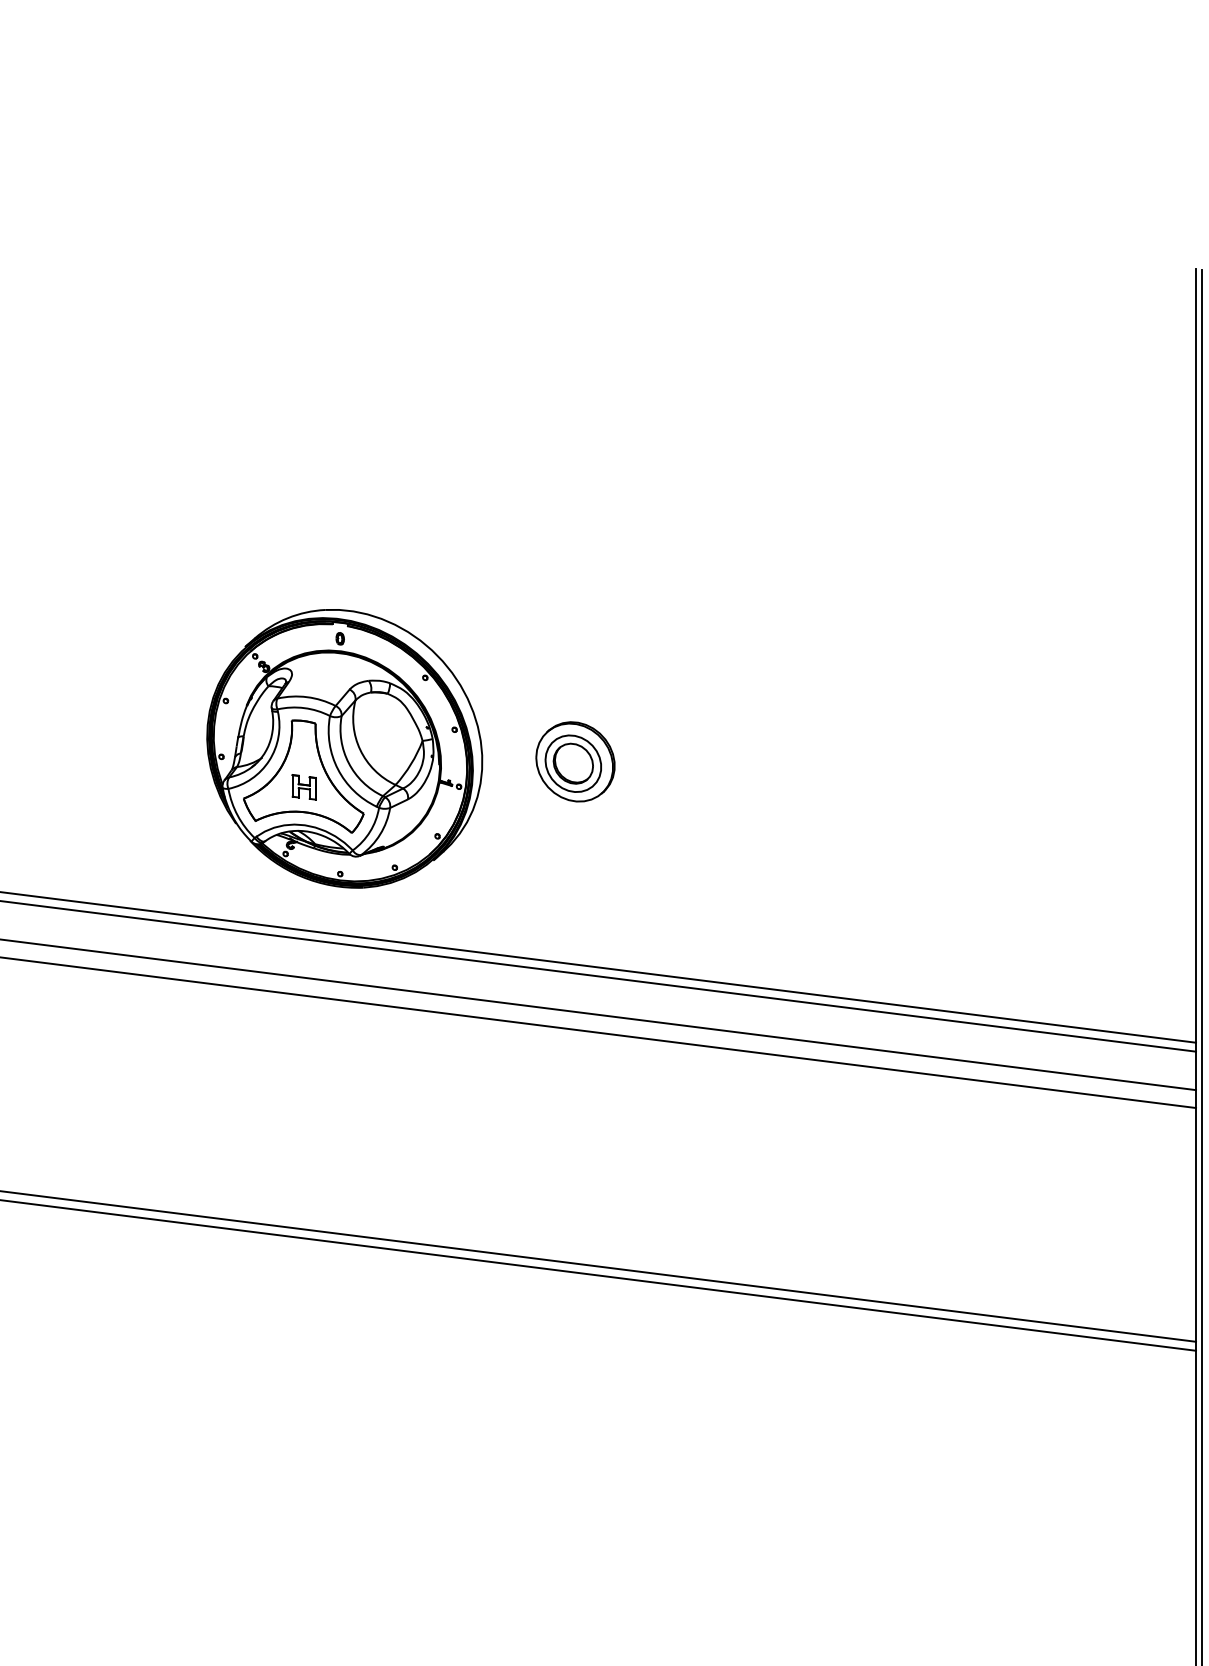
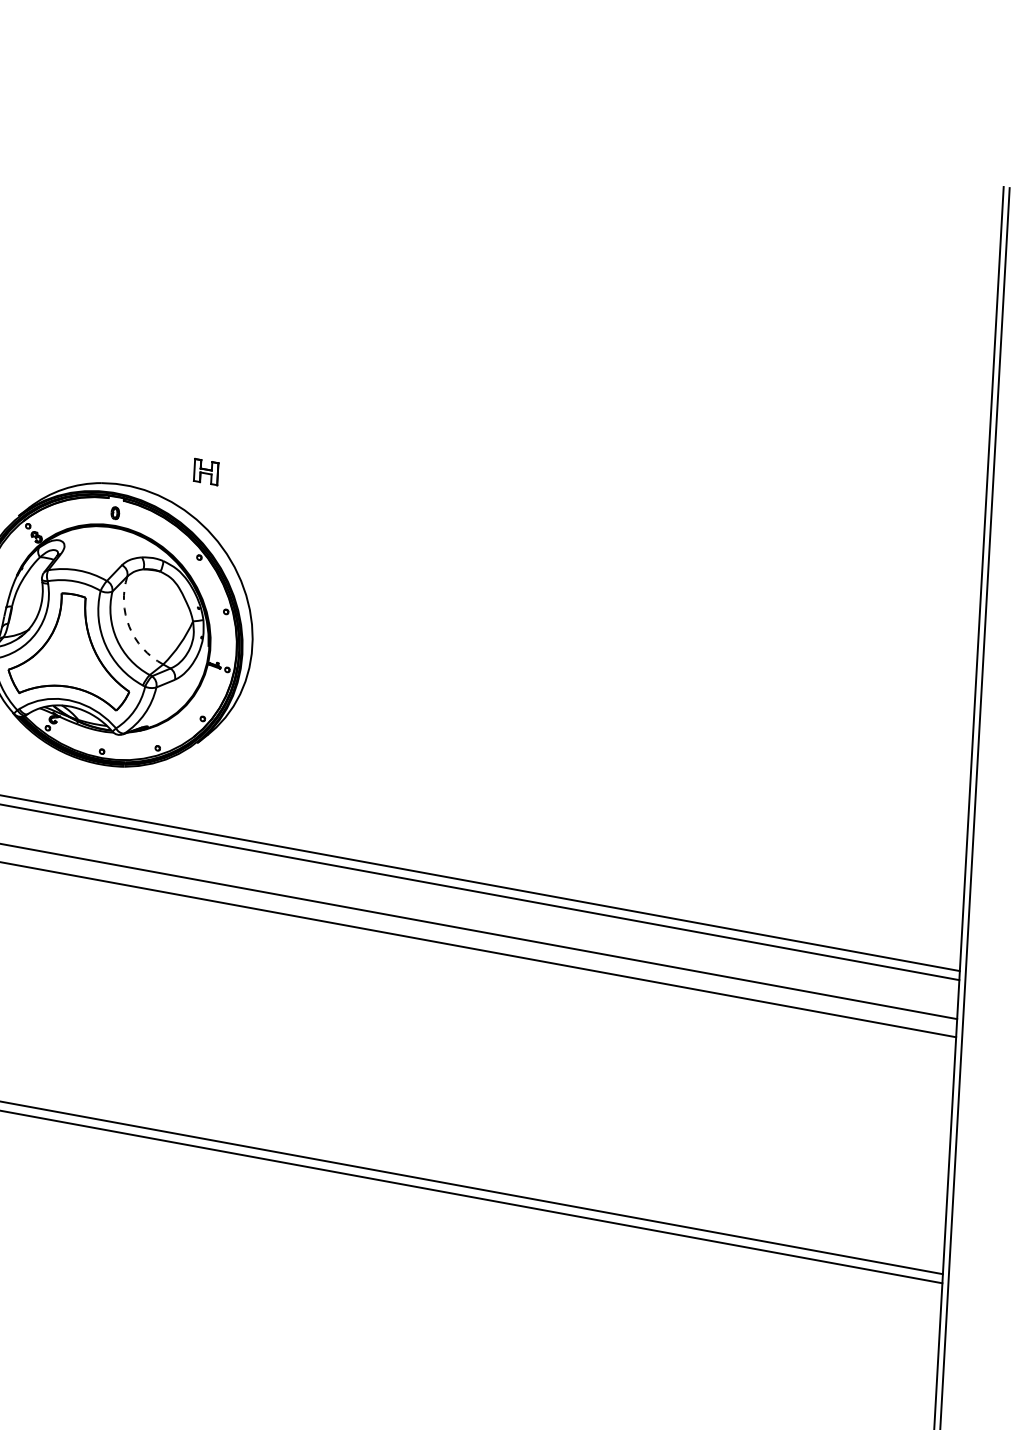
arc: (360, 749) -> (129, 626), solid -> dashed
part: (575, 761) -> (346, 650), removed
part: (303, 787) -> (205, 472), moved

